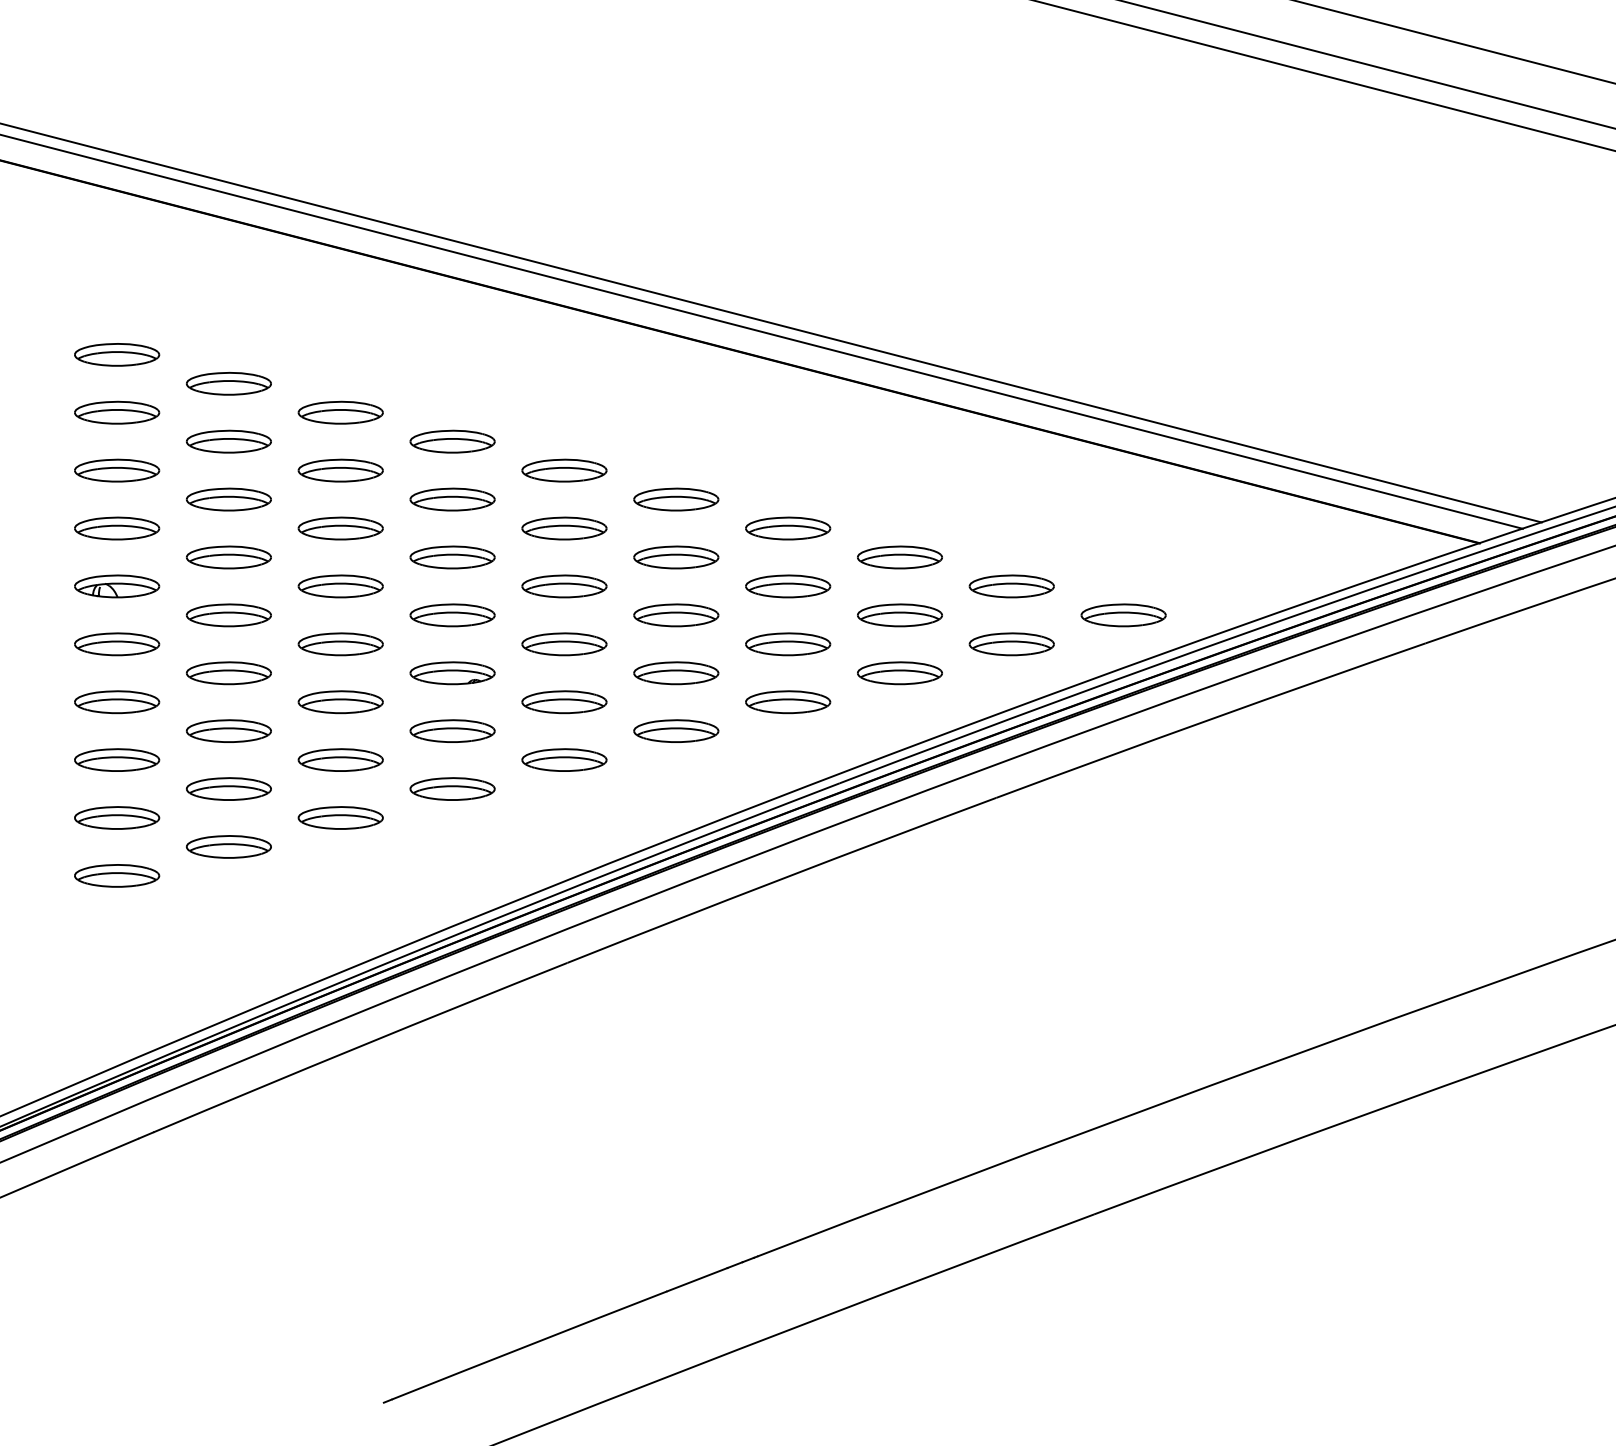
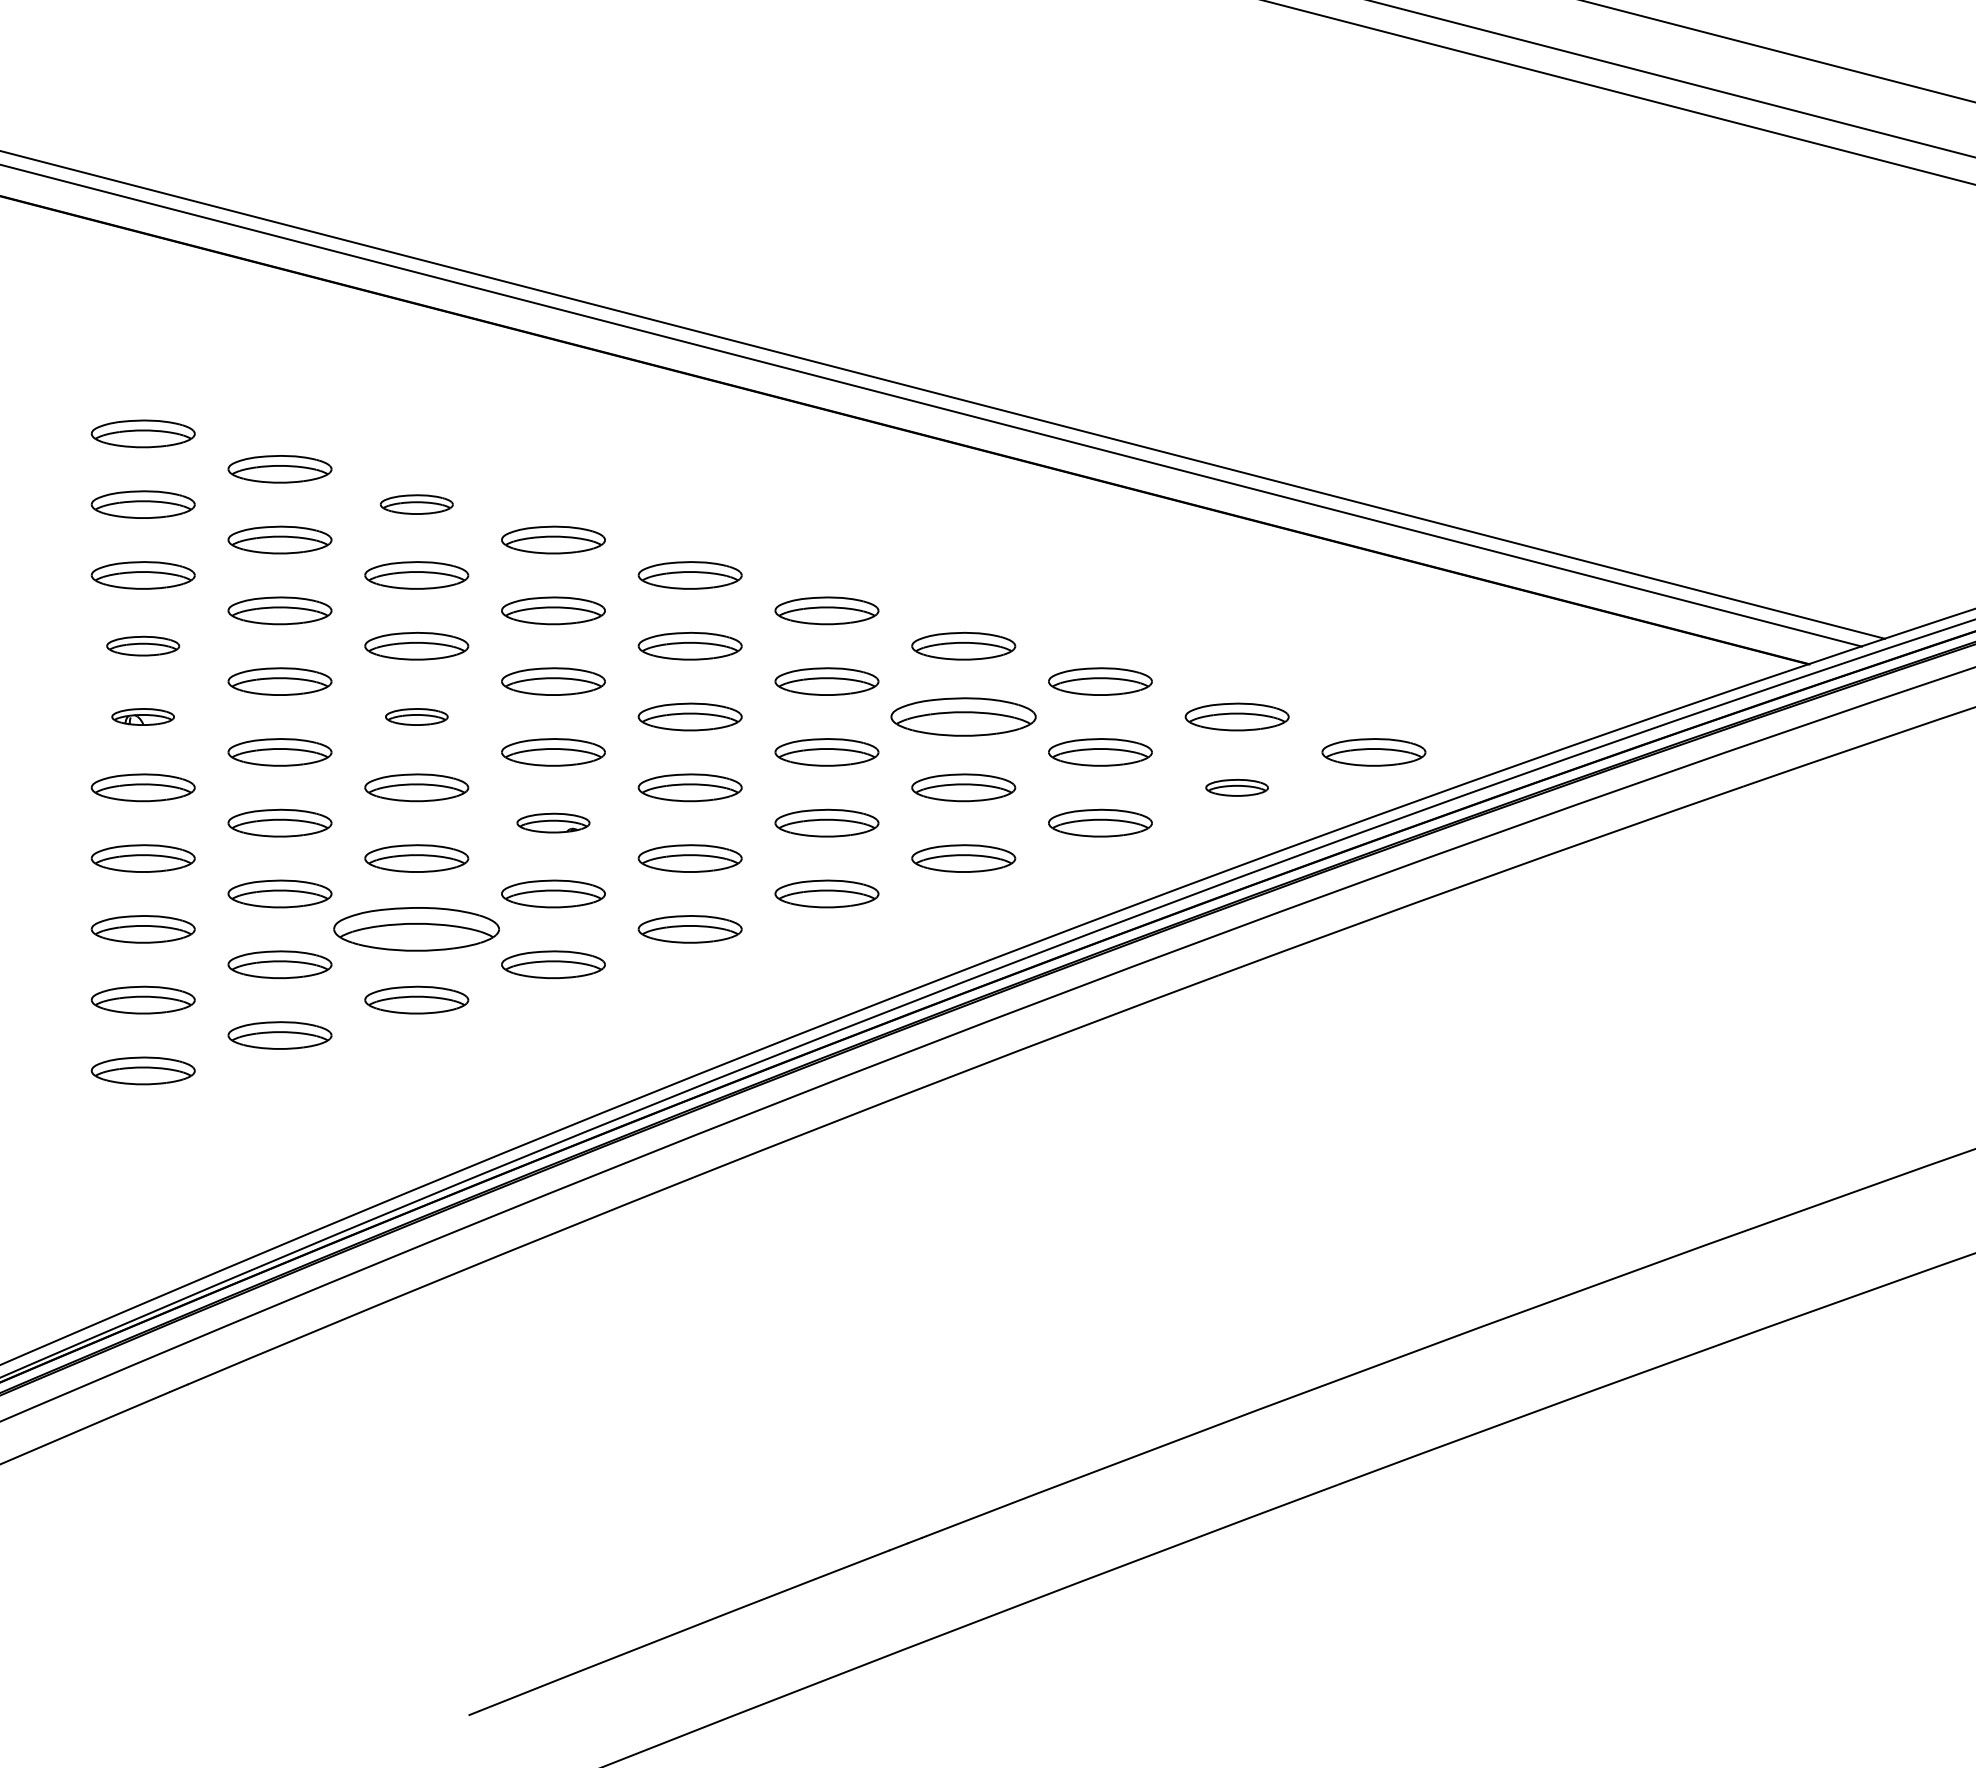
part: (340, 412) -> (416, 504), size x0.7
part: (116, 527) -> (142, 645), size x0.7
part: (116, 586) -> (142, 716), size x0.6
part: (340, 586) -> (416, 716), size x0.6
part: (787, 586) -> (963, 716), size x1.4
part: (1011, 644) -> (1236, 787), size x0.6
part: (452, 672) -> (553, 822), size x0.7
part: (340, 760) -> (416, 929), size x1.6

